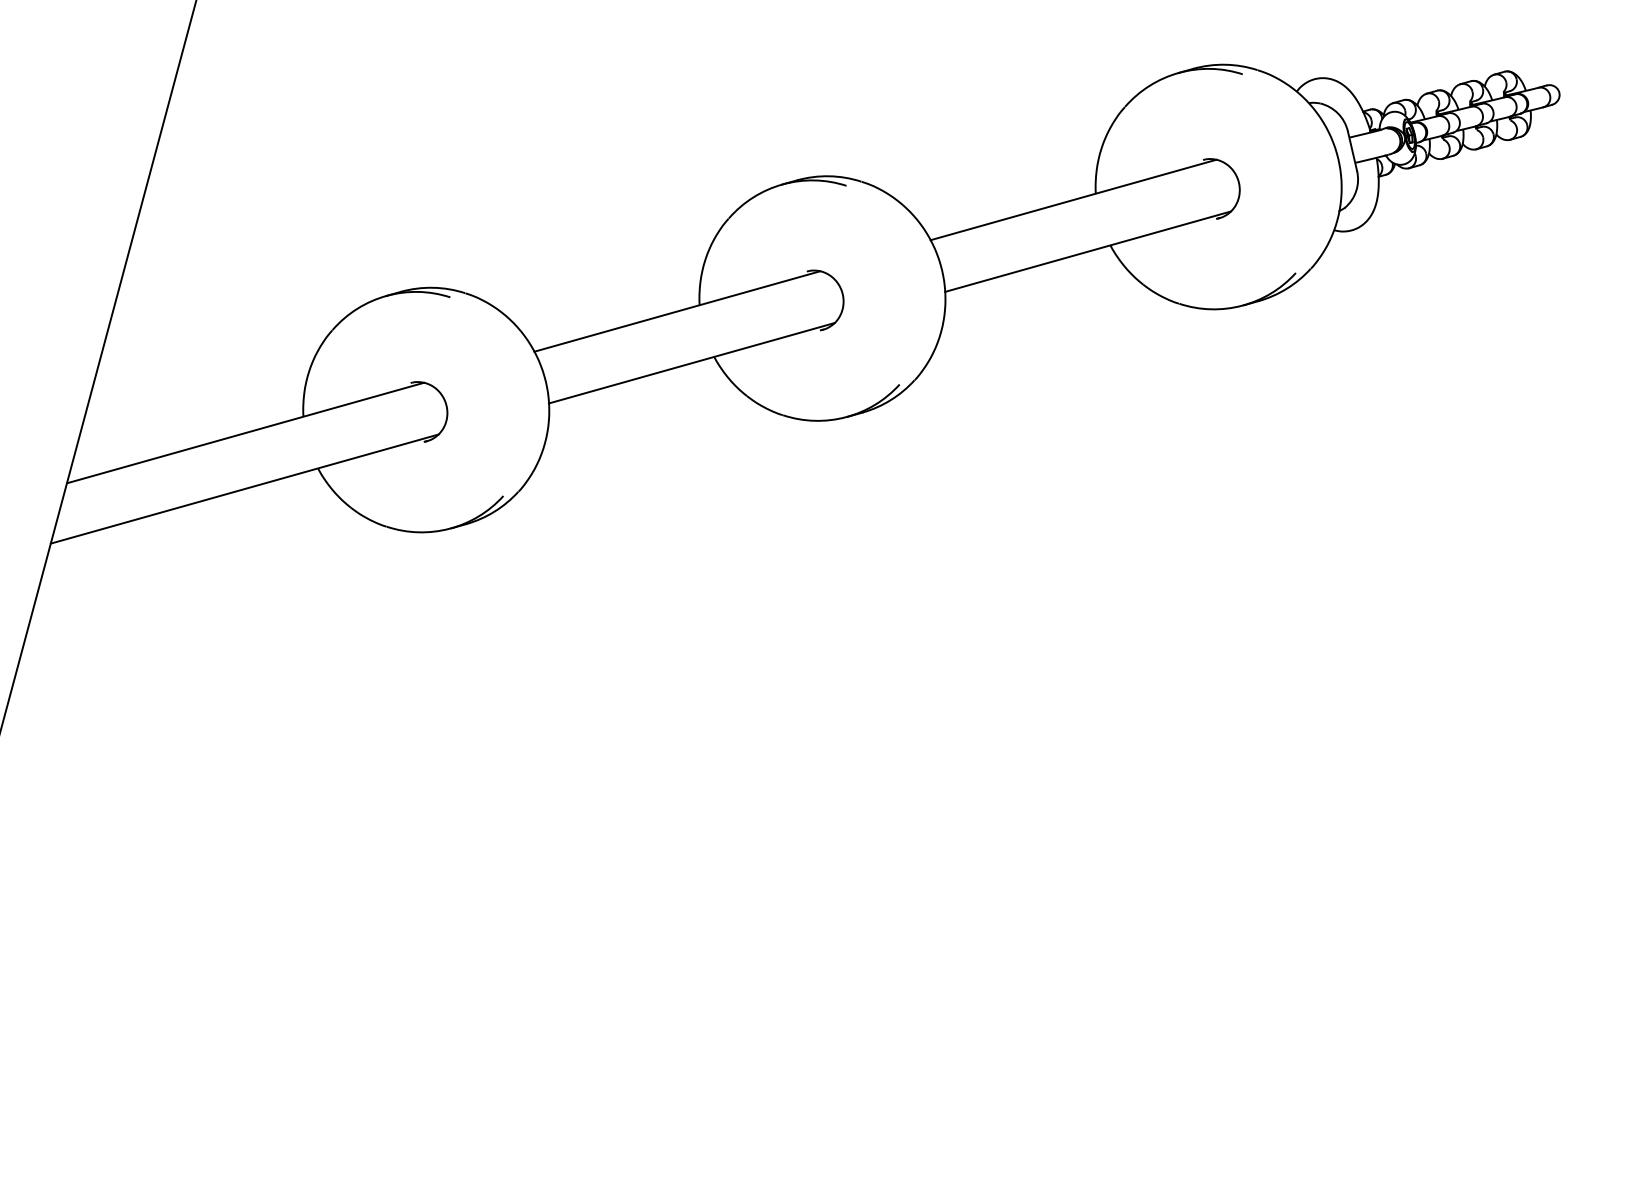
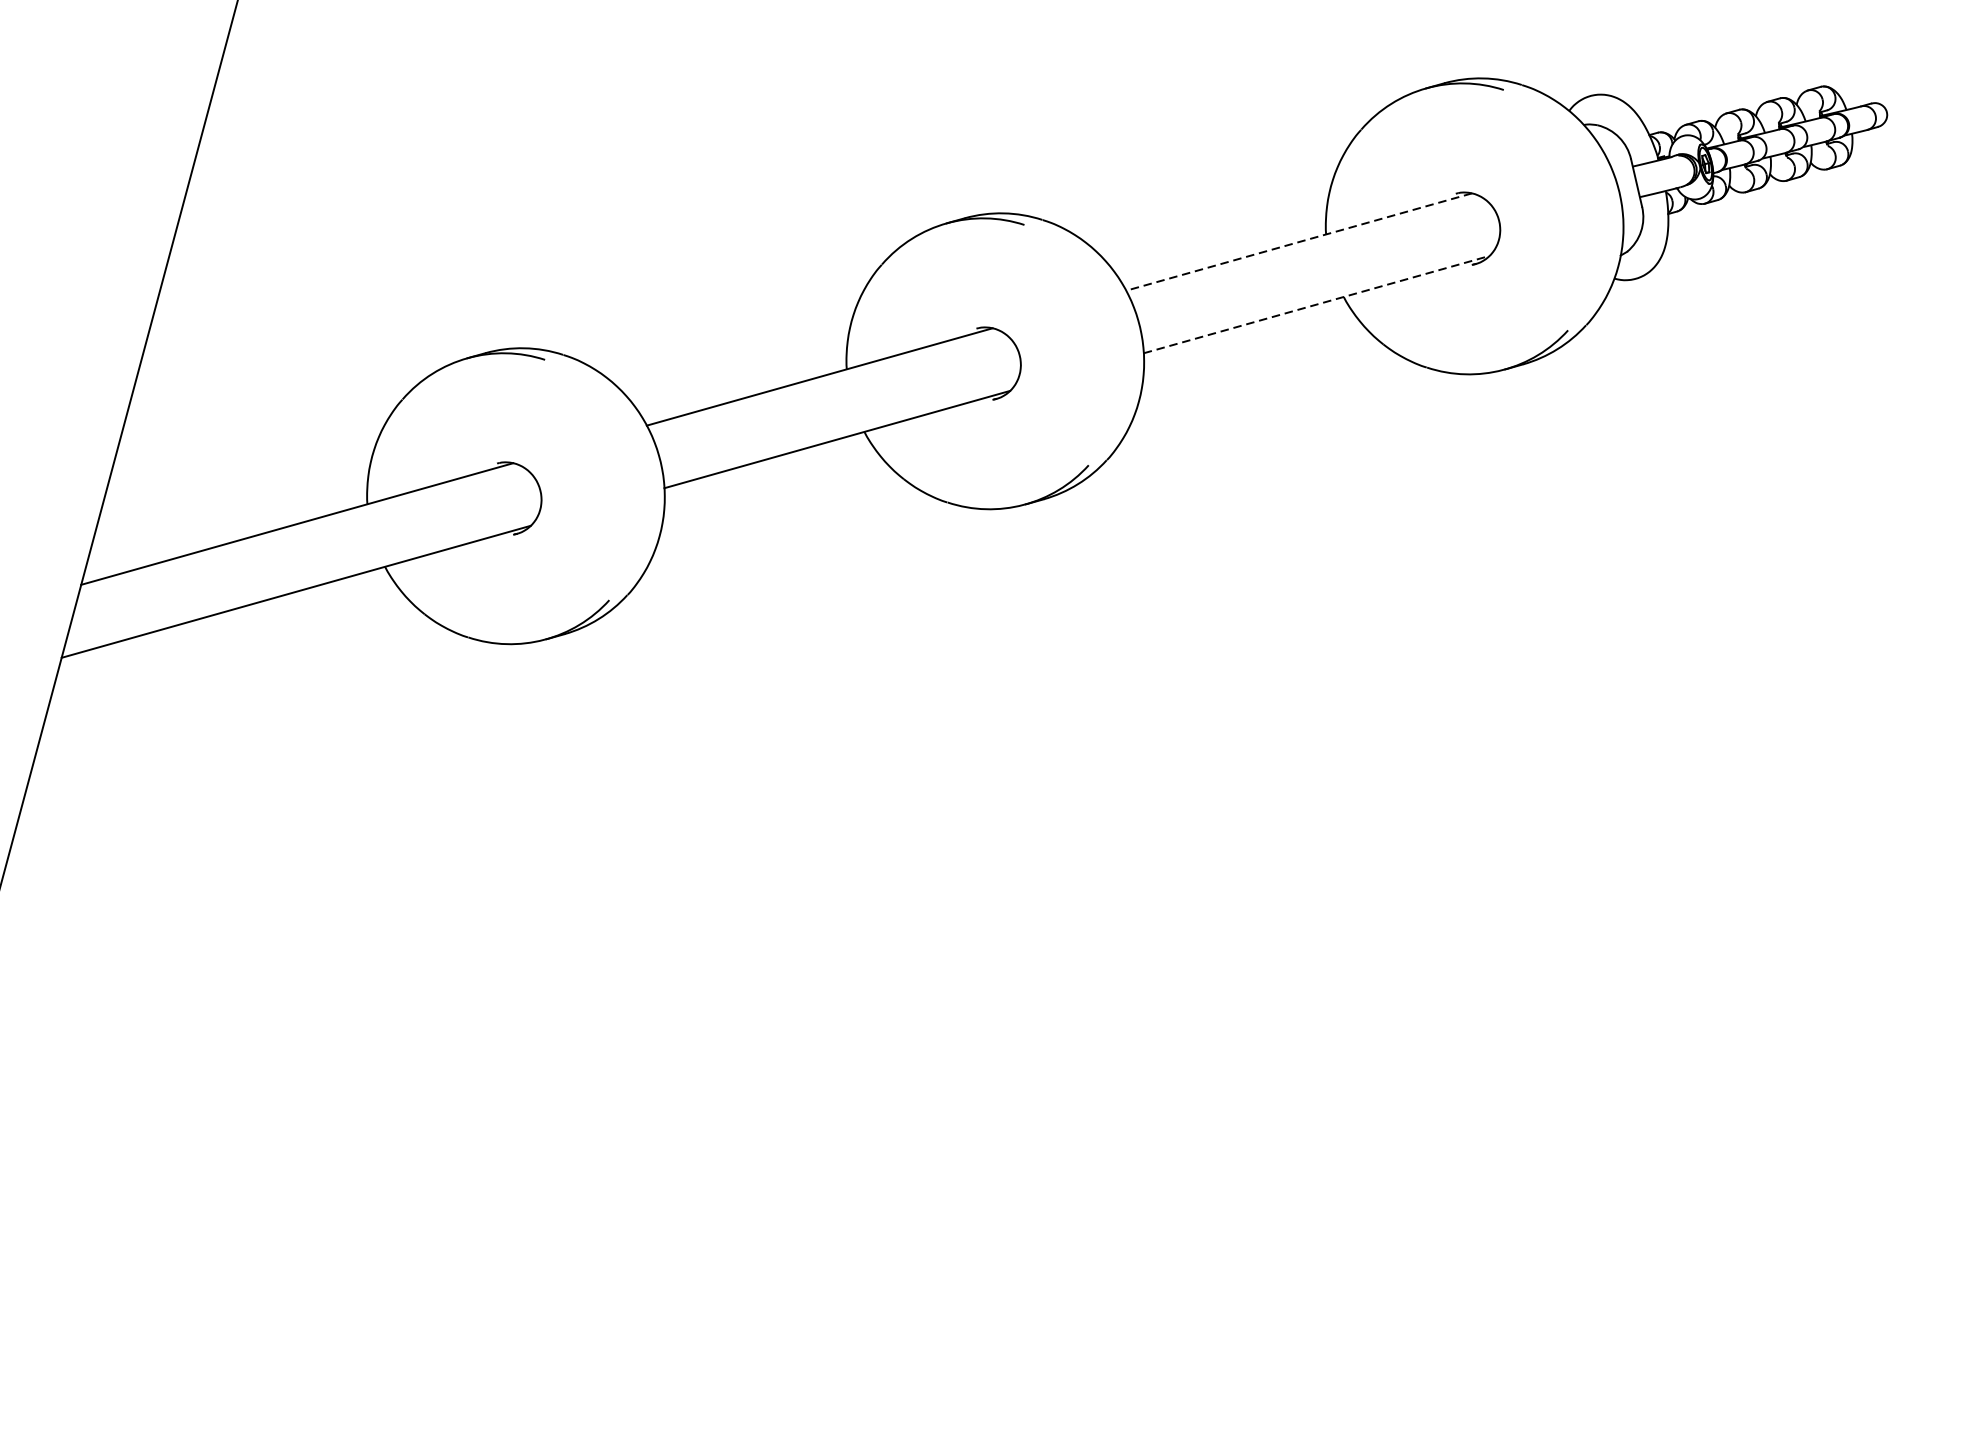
line: (1073, 200) -> (1299, 242), solid -> dashed
line: (1088, 251) -> (1317, 304), solid -> dashed

